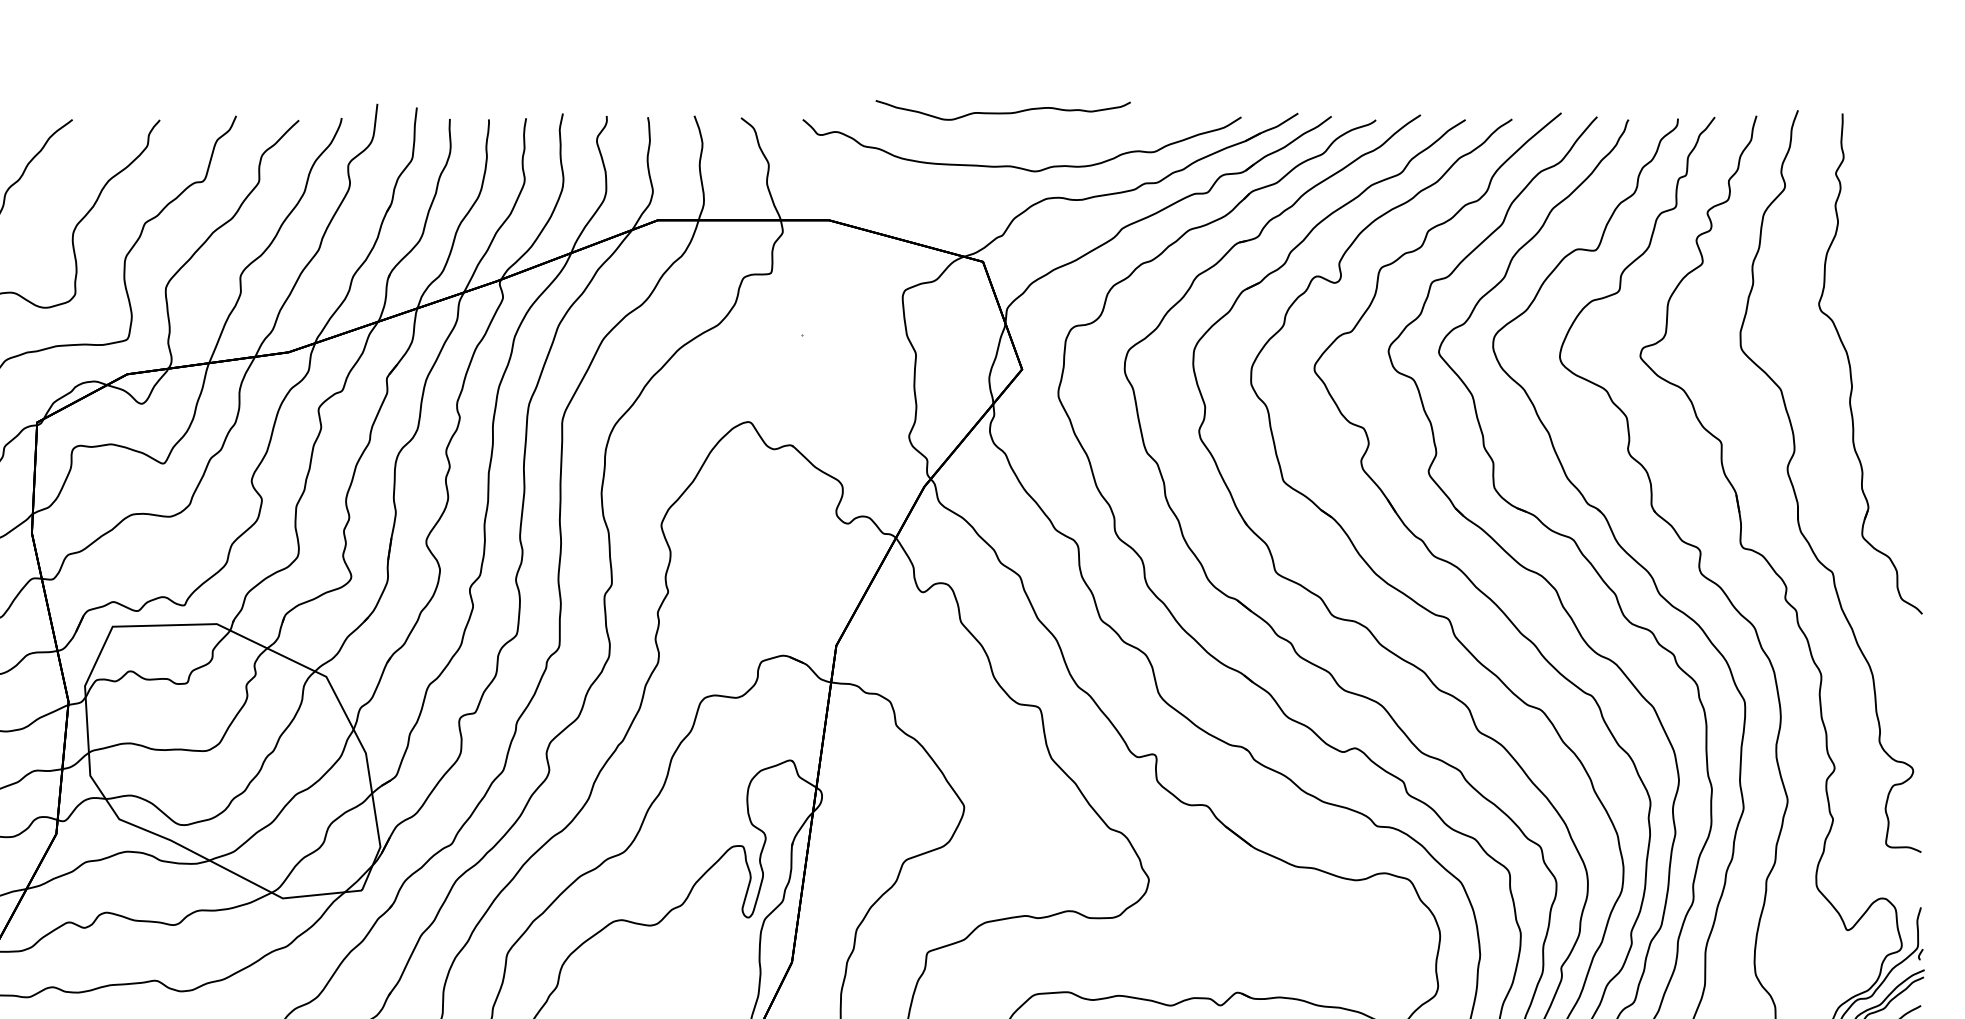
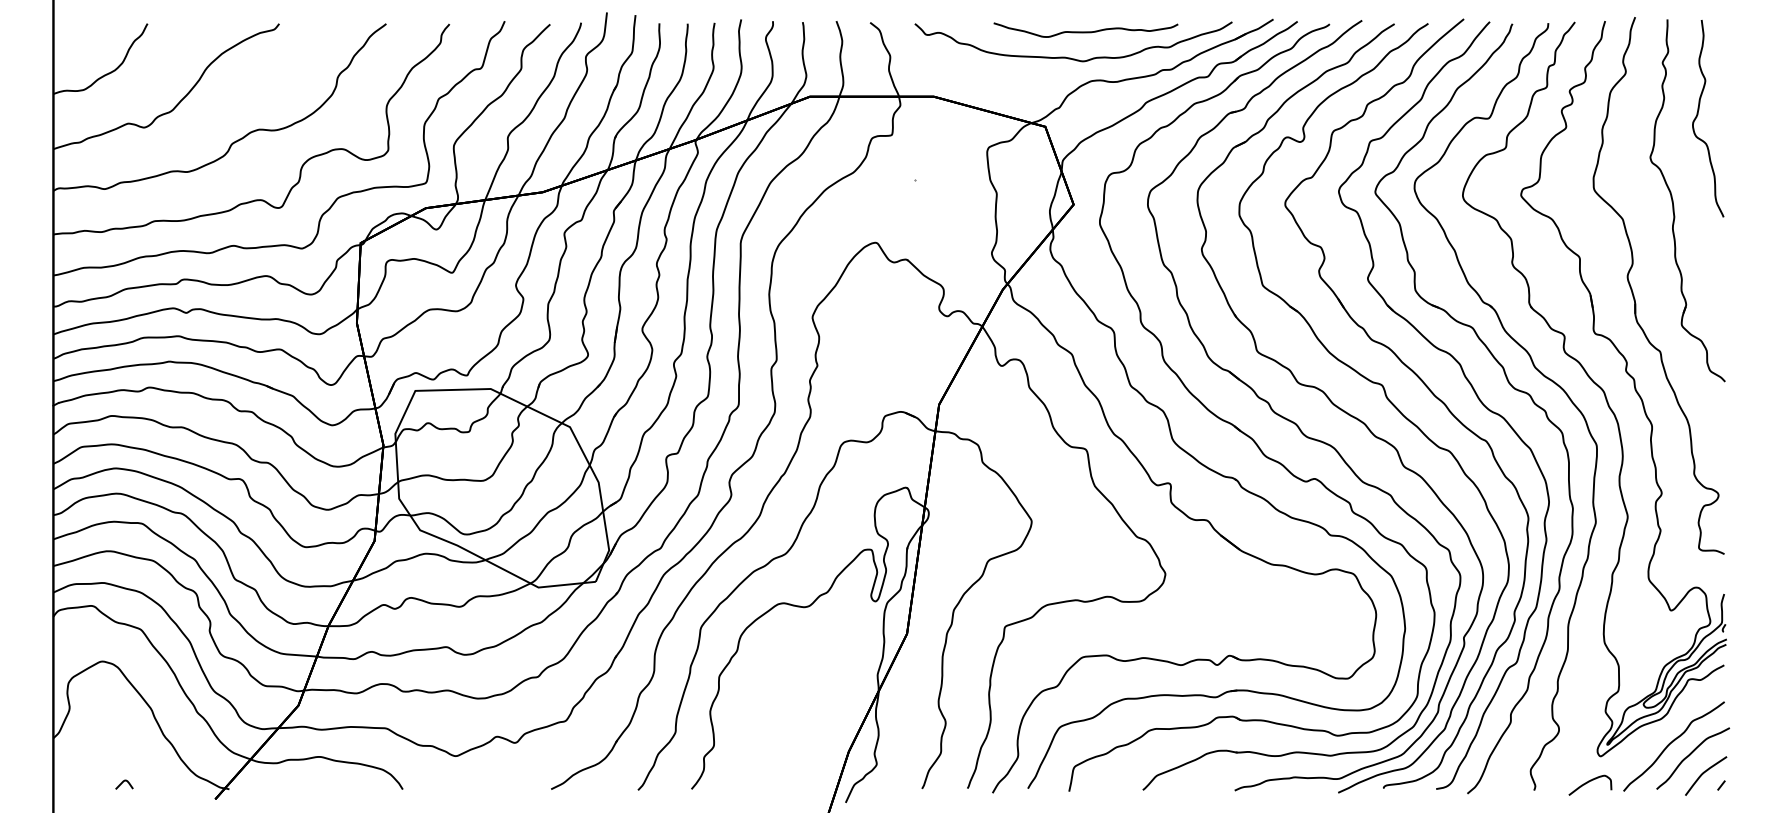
curve: (1002, 112) -> (1085, 31), moved
curve: (1885, 244) -> (1698, 114), added

